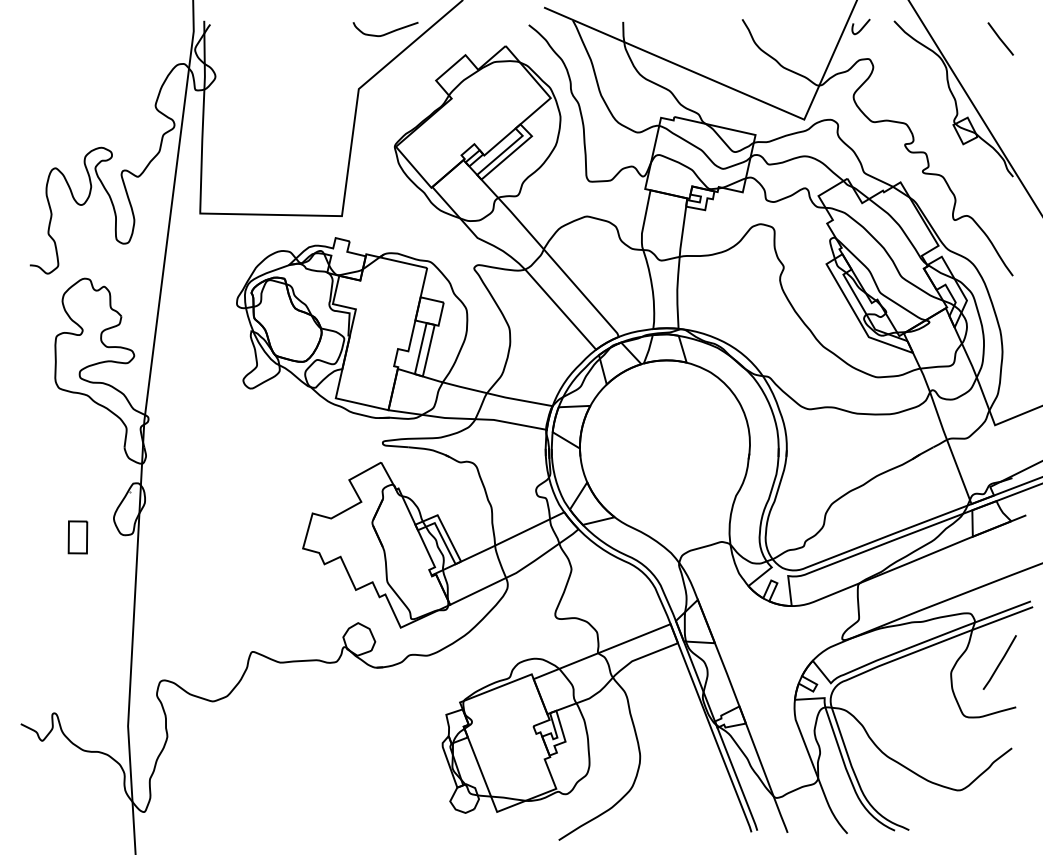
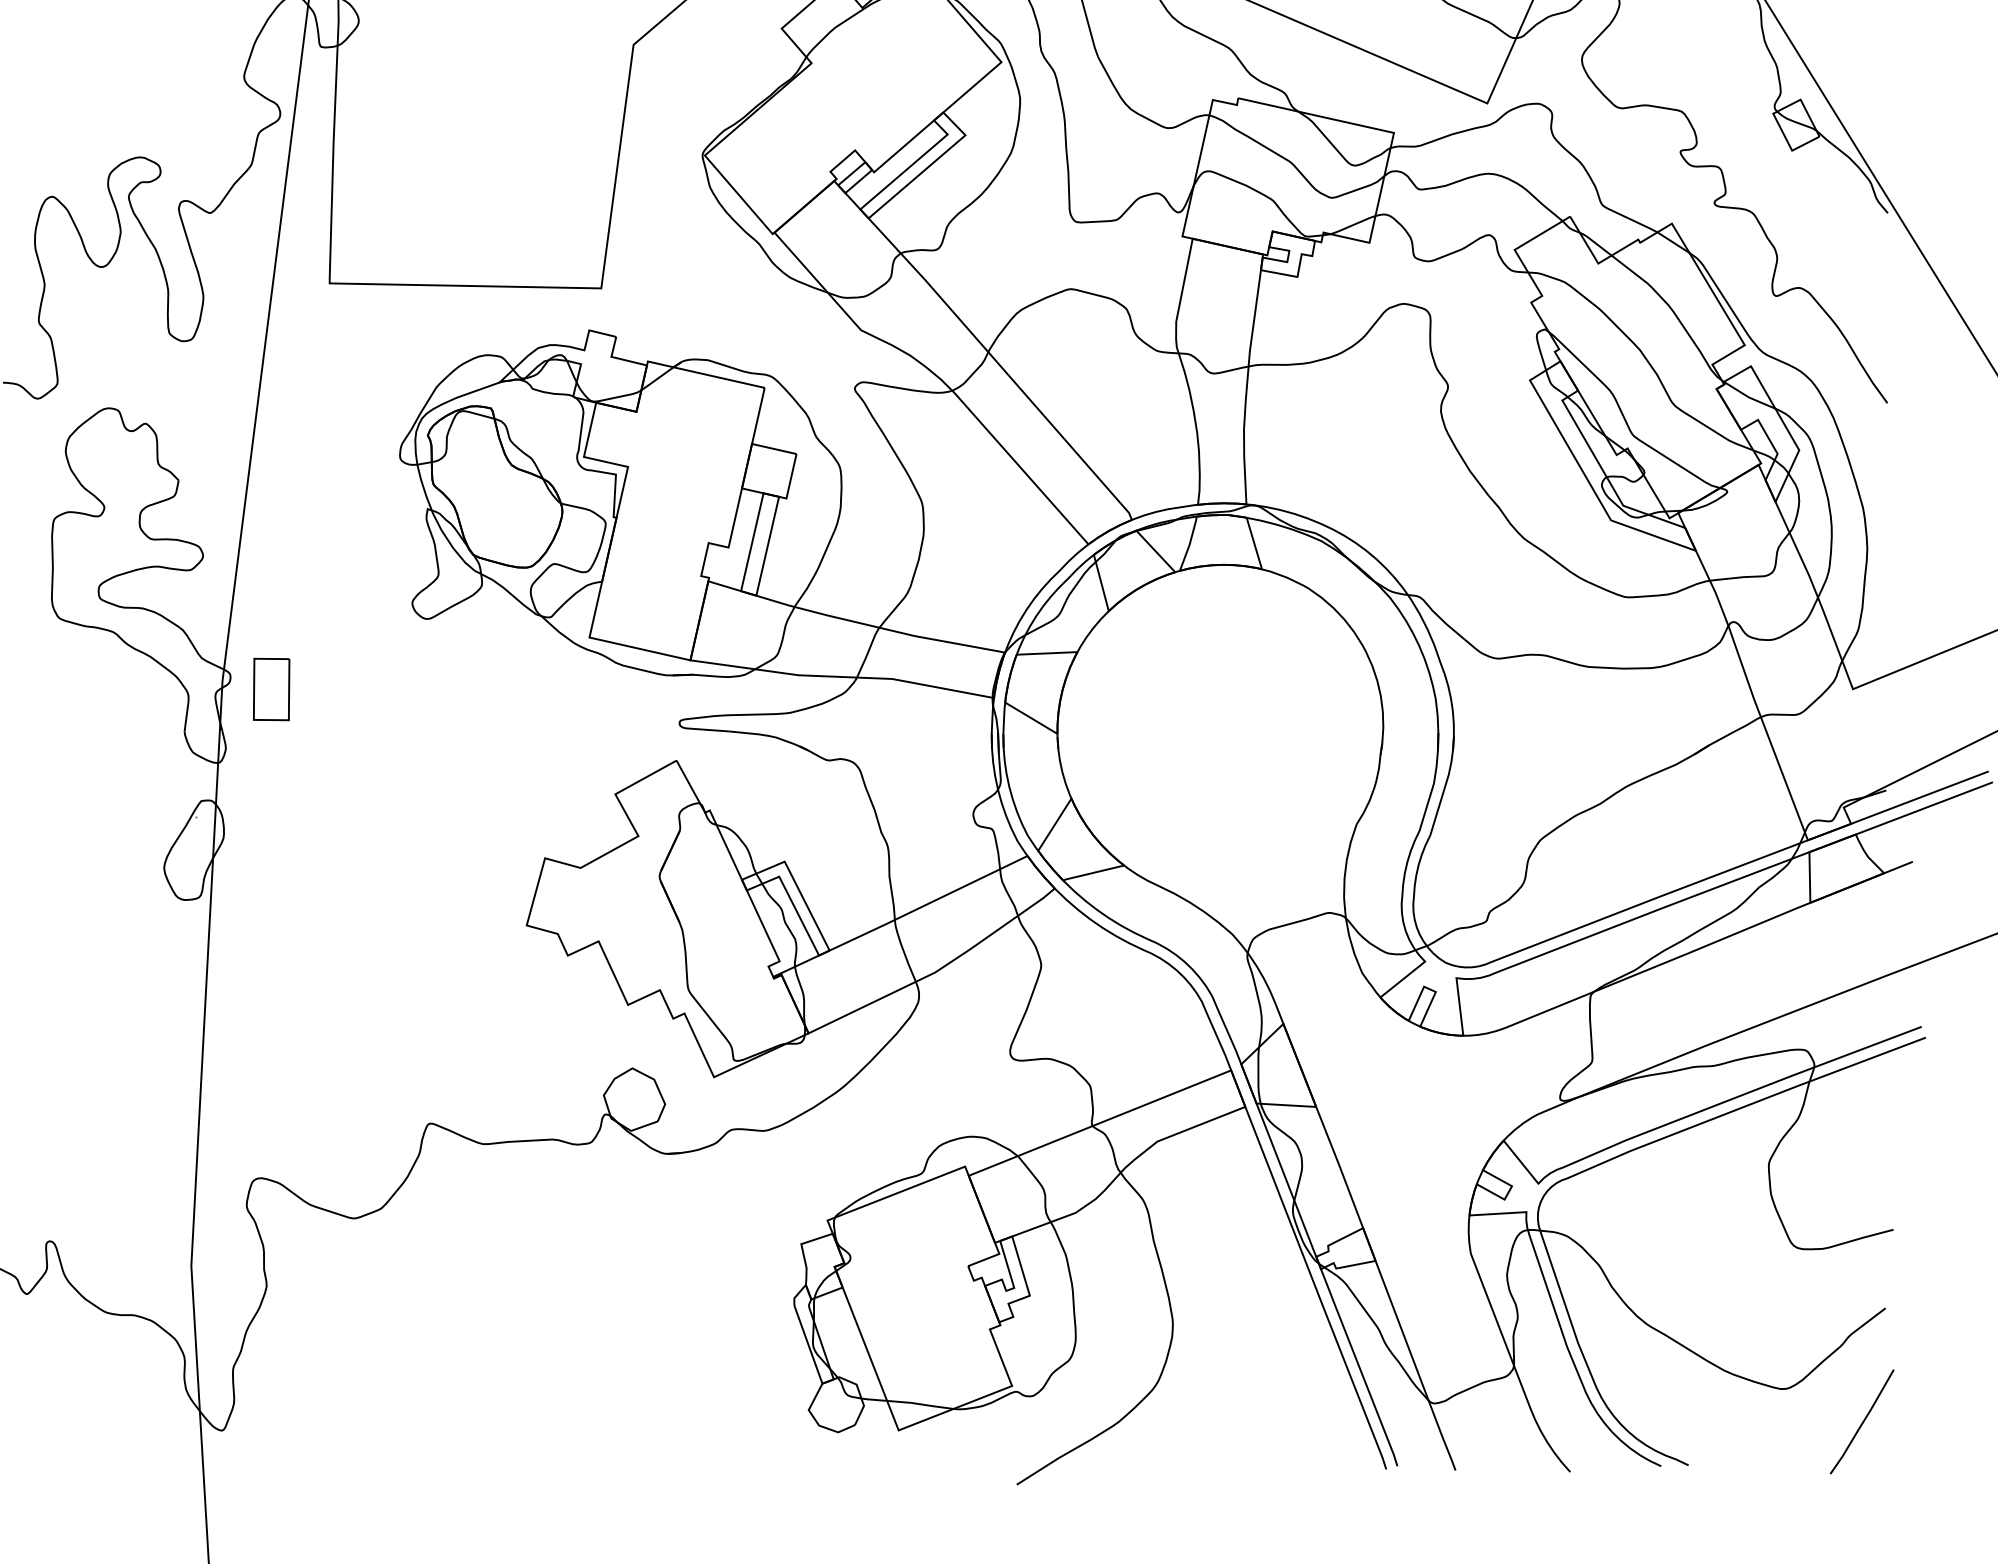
part: (77, 537) -> (270, 689), moved
line: (999, 662) -> (1861, 1421), moved

